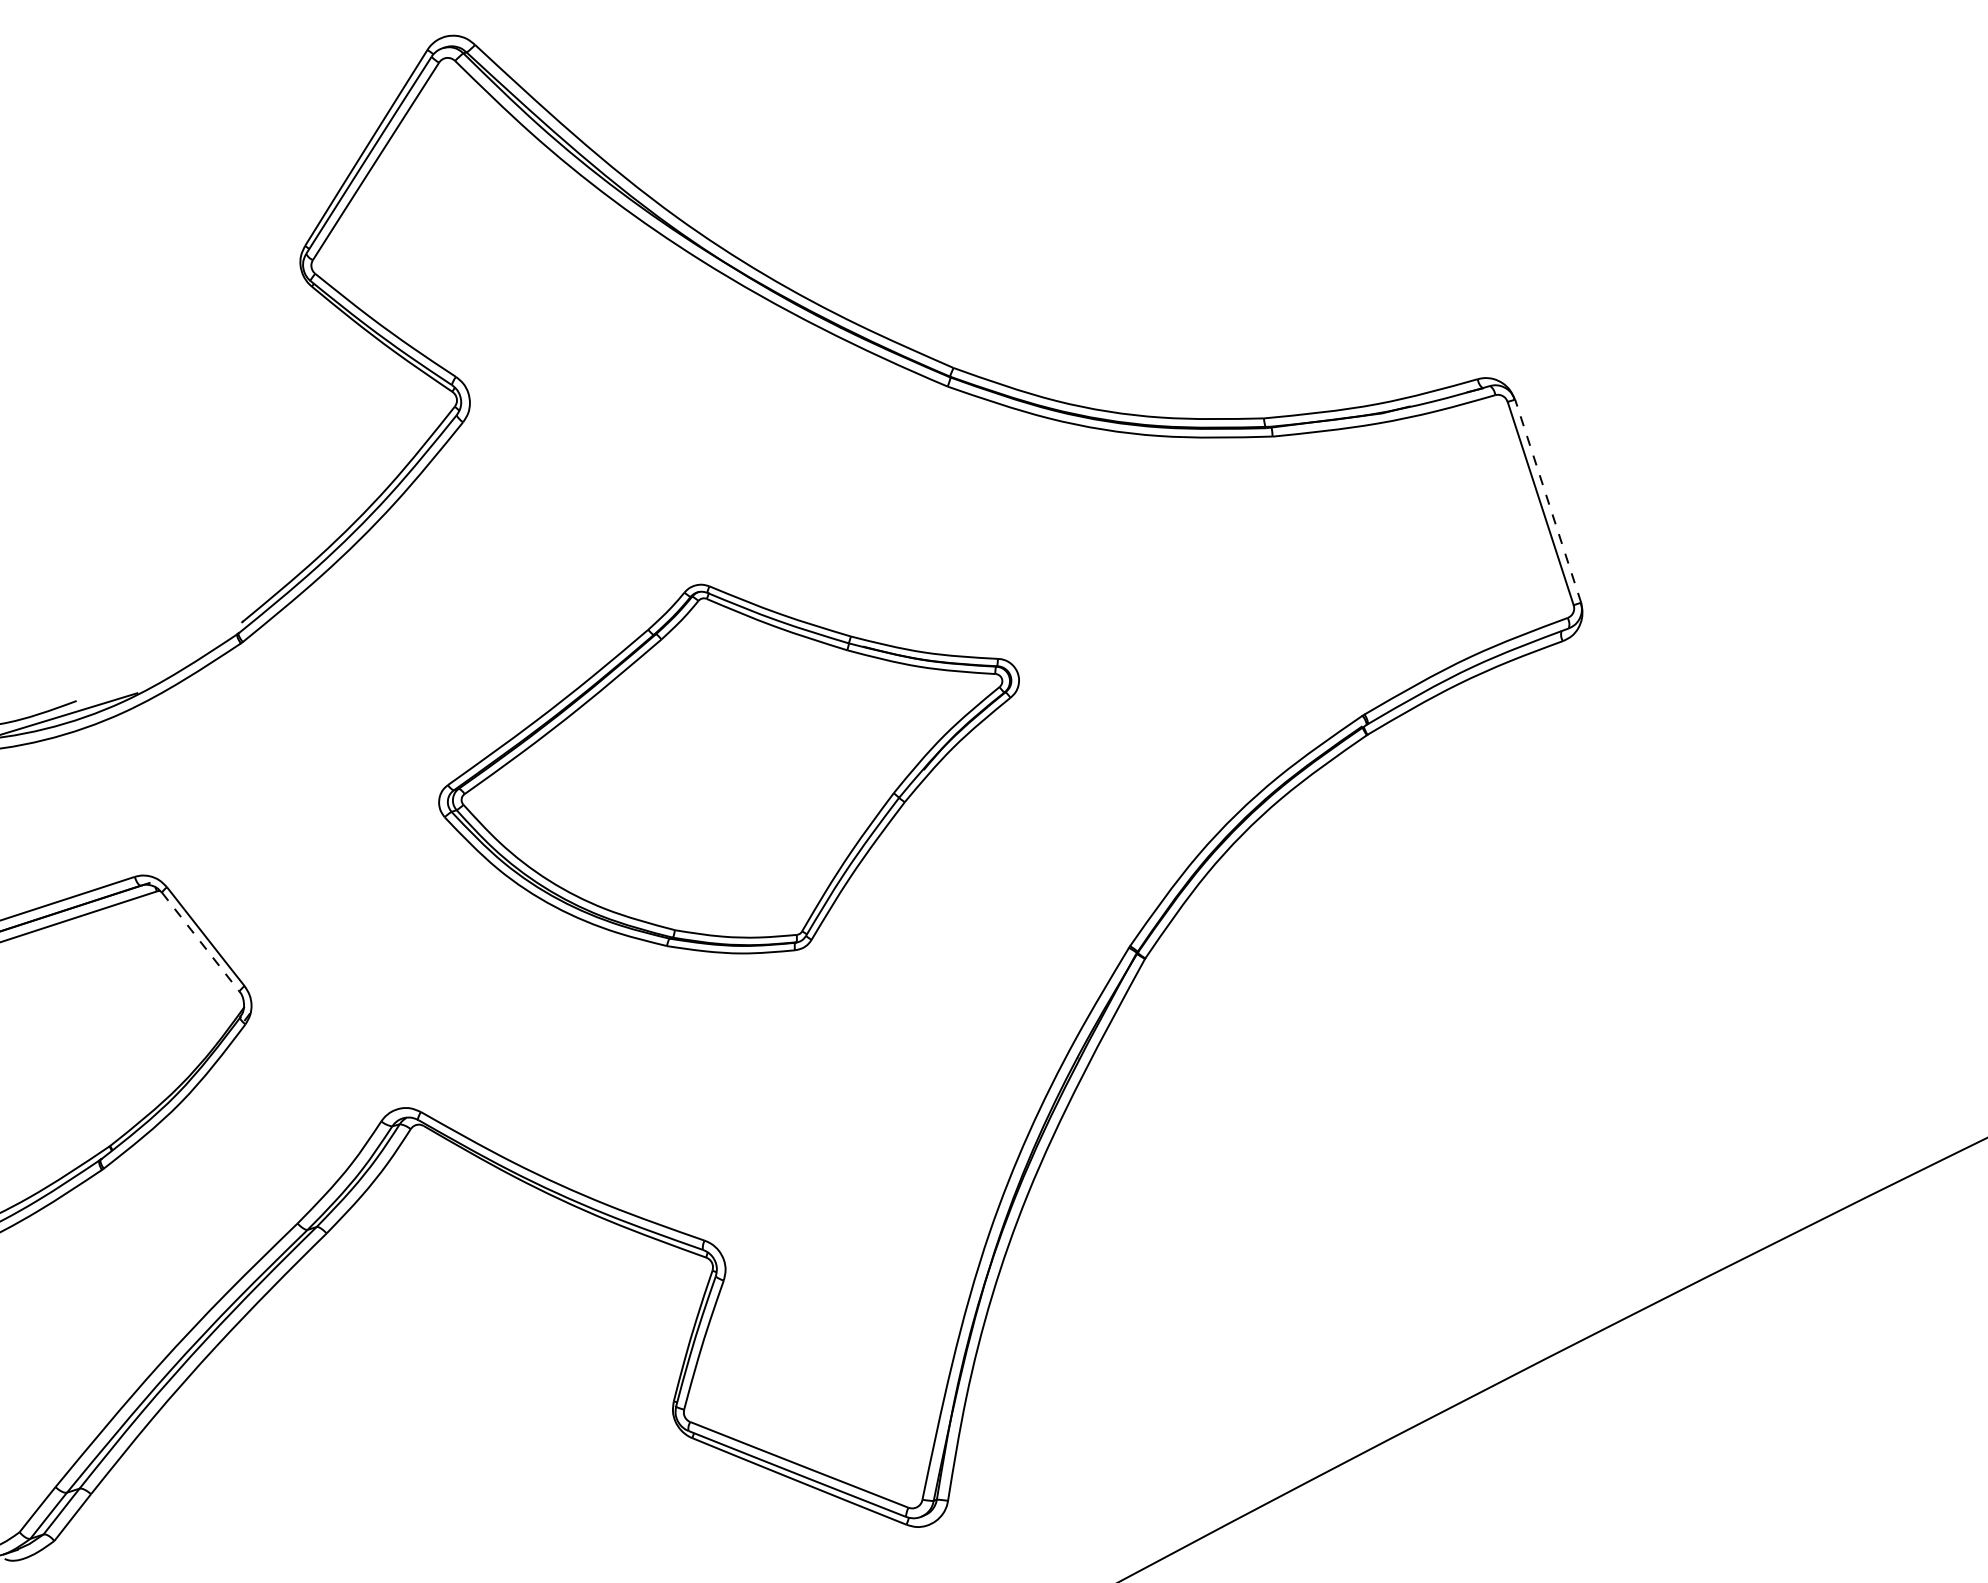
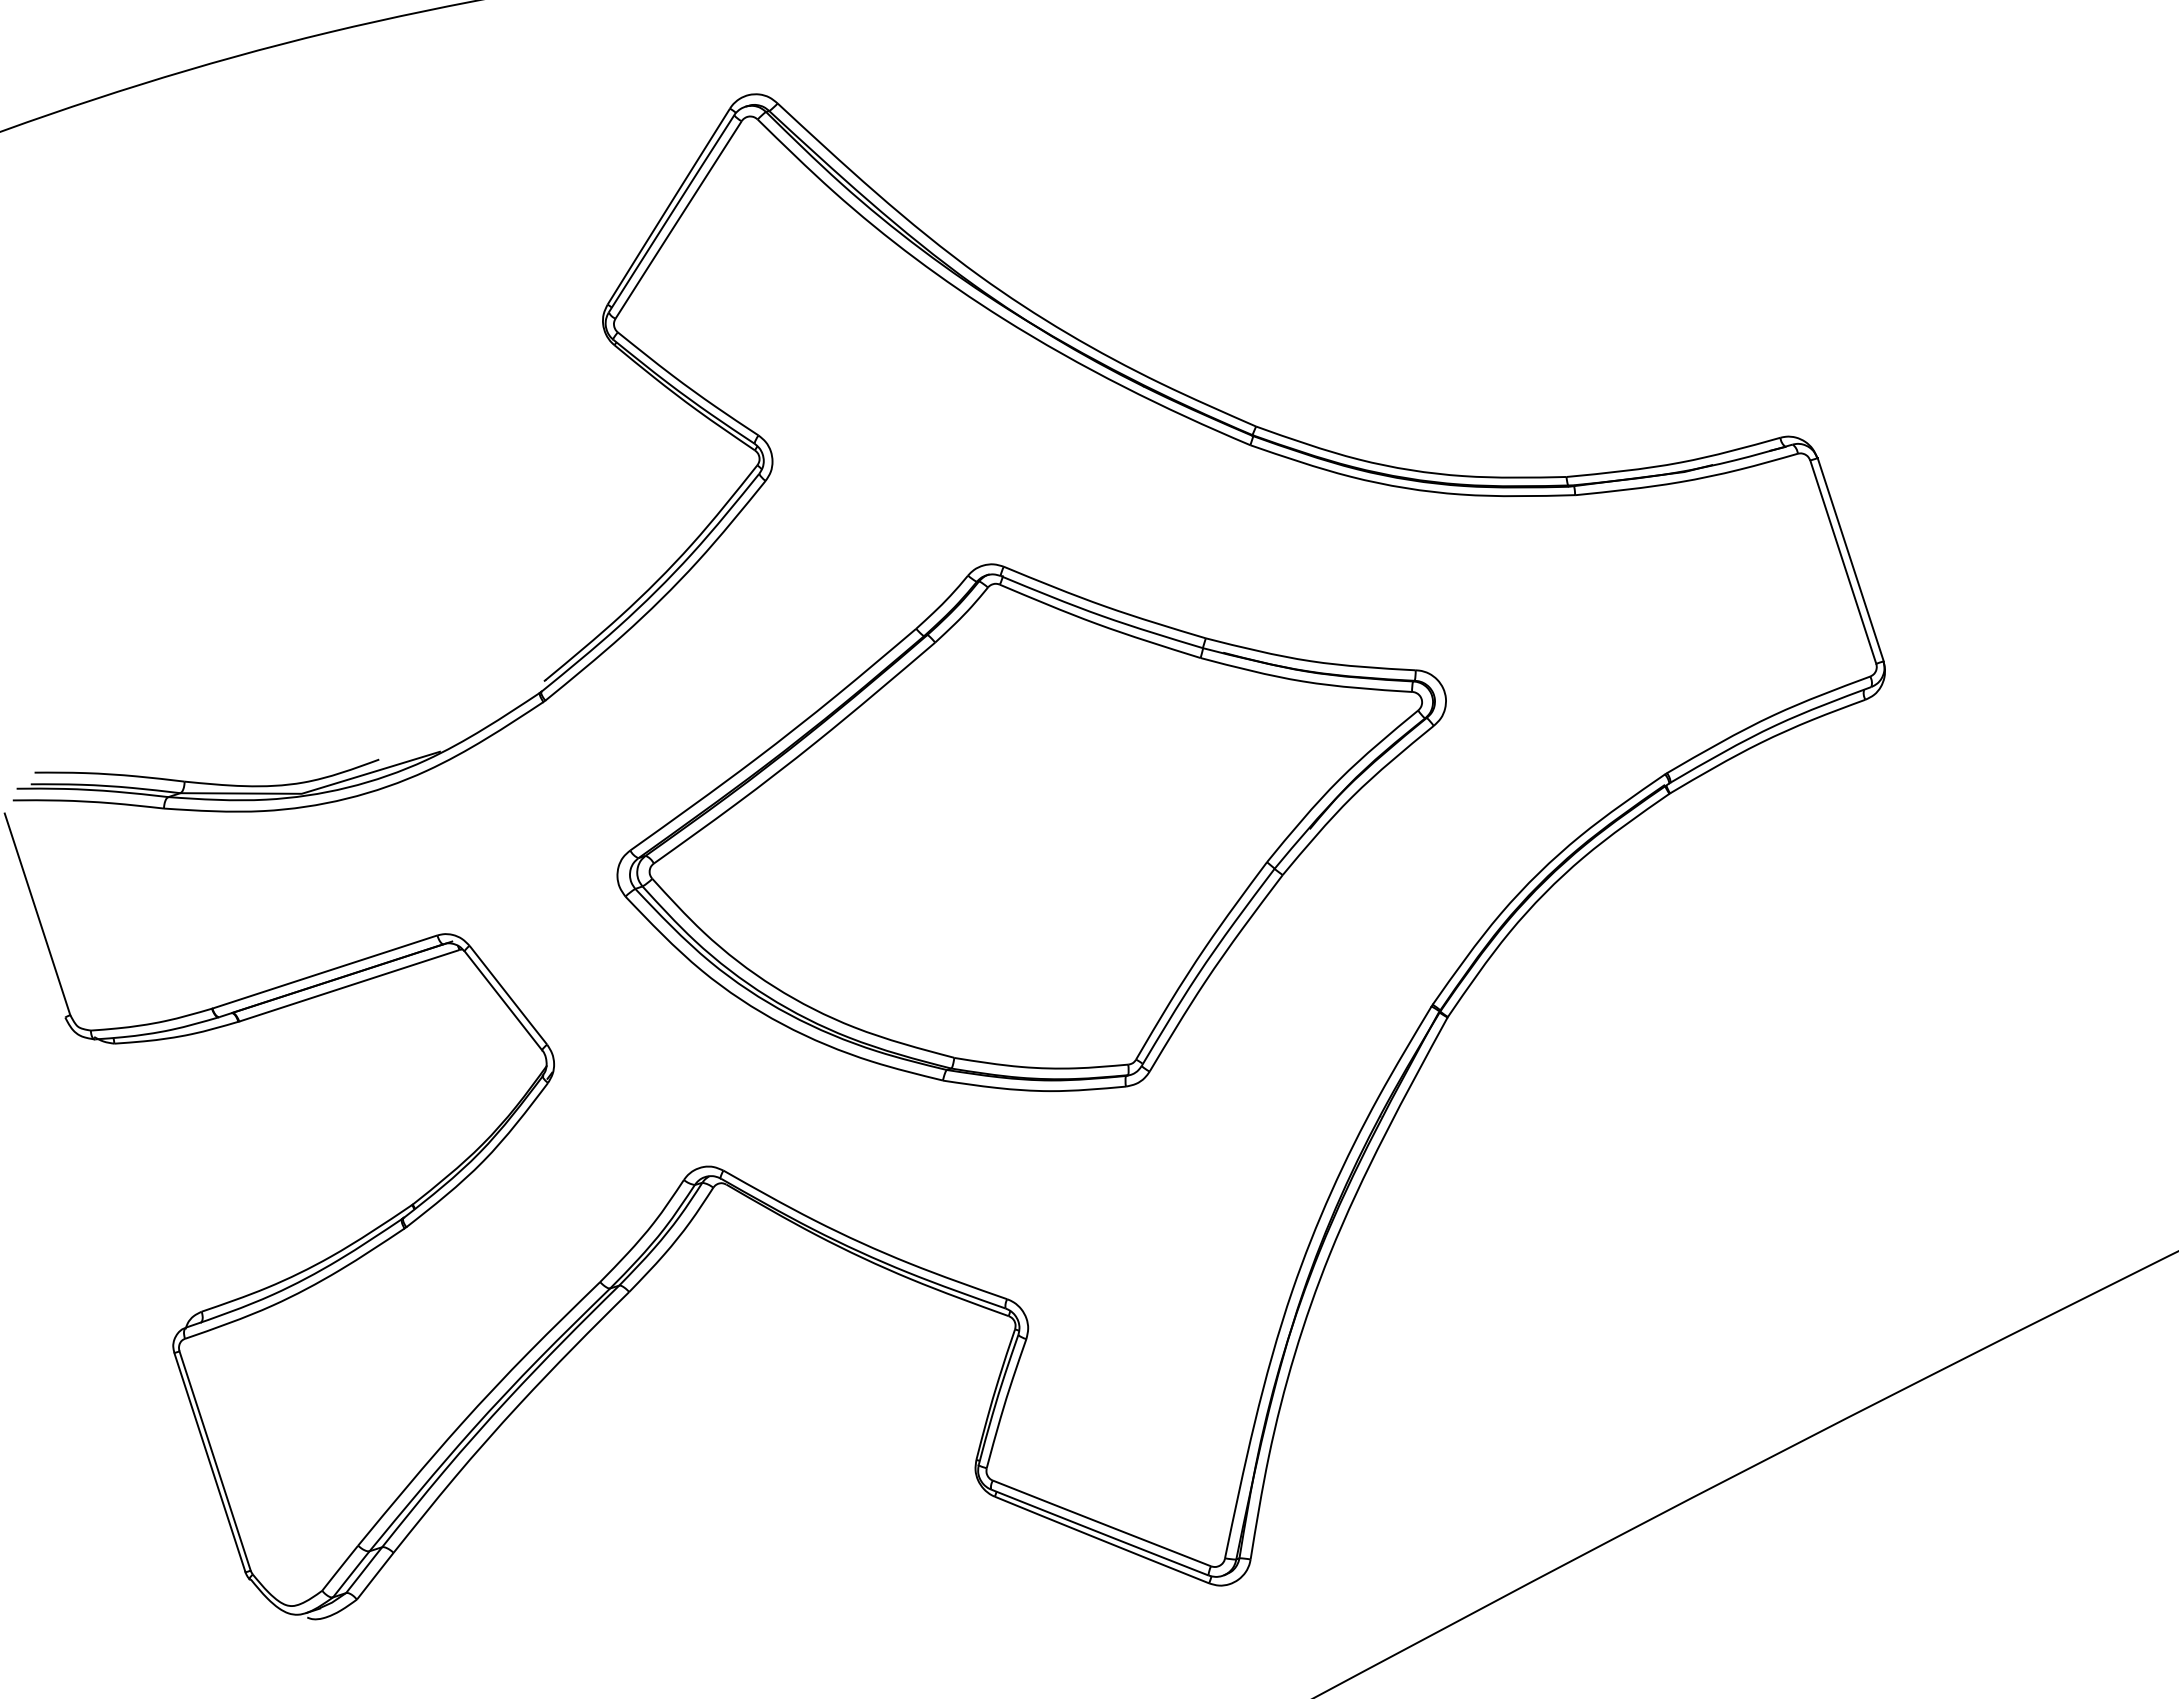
line: (1547, 500) -> (1850, 559), dashed -> solid
part: (728, 768) -> (1031, 827), size x1.43
line: (200, 941) -> (503, 1000), dashed -> solid

